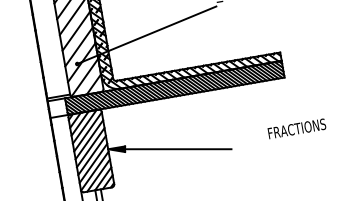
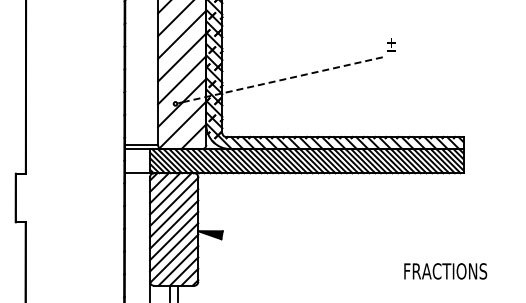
line: (148, 34) -> (283, 79), solid -> dashed
text: (296, 128) -> (445, 271), moved
line: (178, 149) -> (296, 248), removed

